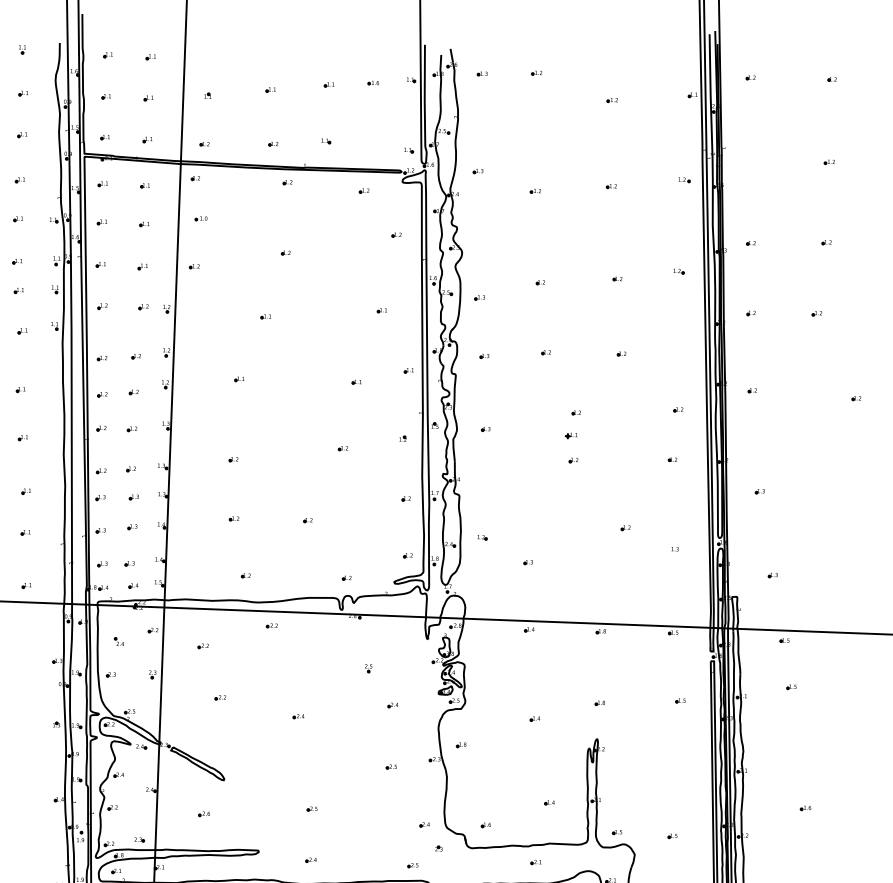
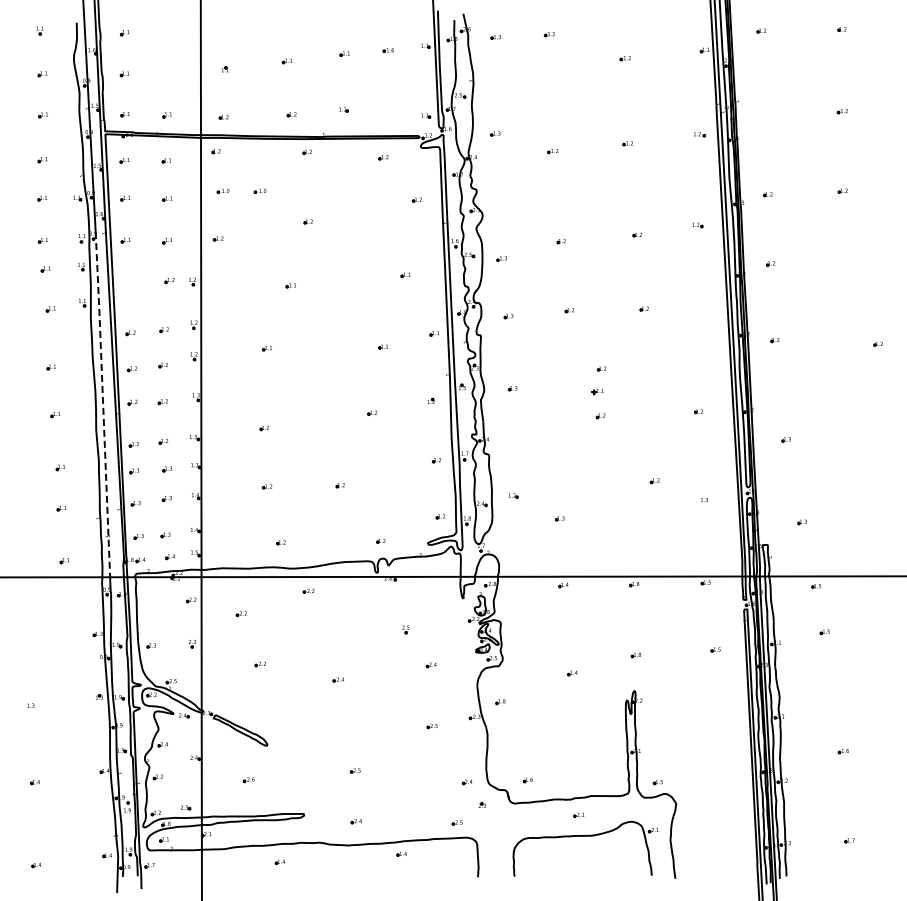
part: (151, 57) -> (167, 33), removed
part: (148, 98) -> (166, 74), removed
part: (237, 219) -> (259, 190), added
part: (102, 306) -> (128, 281), removed
part: (816, 313) -> (835, 261), removed
part: (678, 409) -> (702, 361), removed
line: (72, 429) -> (103, 404), solid -> dashed
part: (118, 641) -> (157, 612), removed
part: (549, 802) -> (589, 755), removed
part: (672, 835) -> (712, 783), removed

